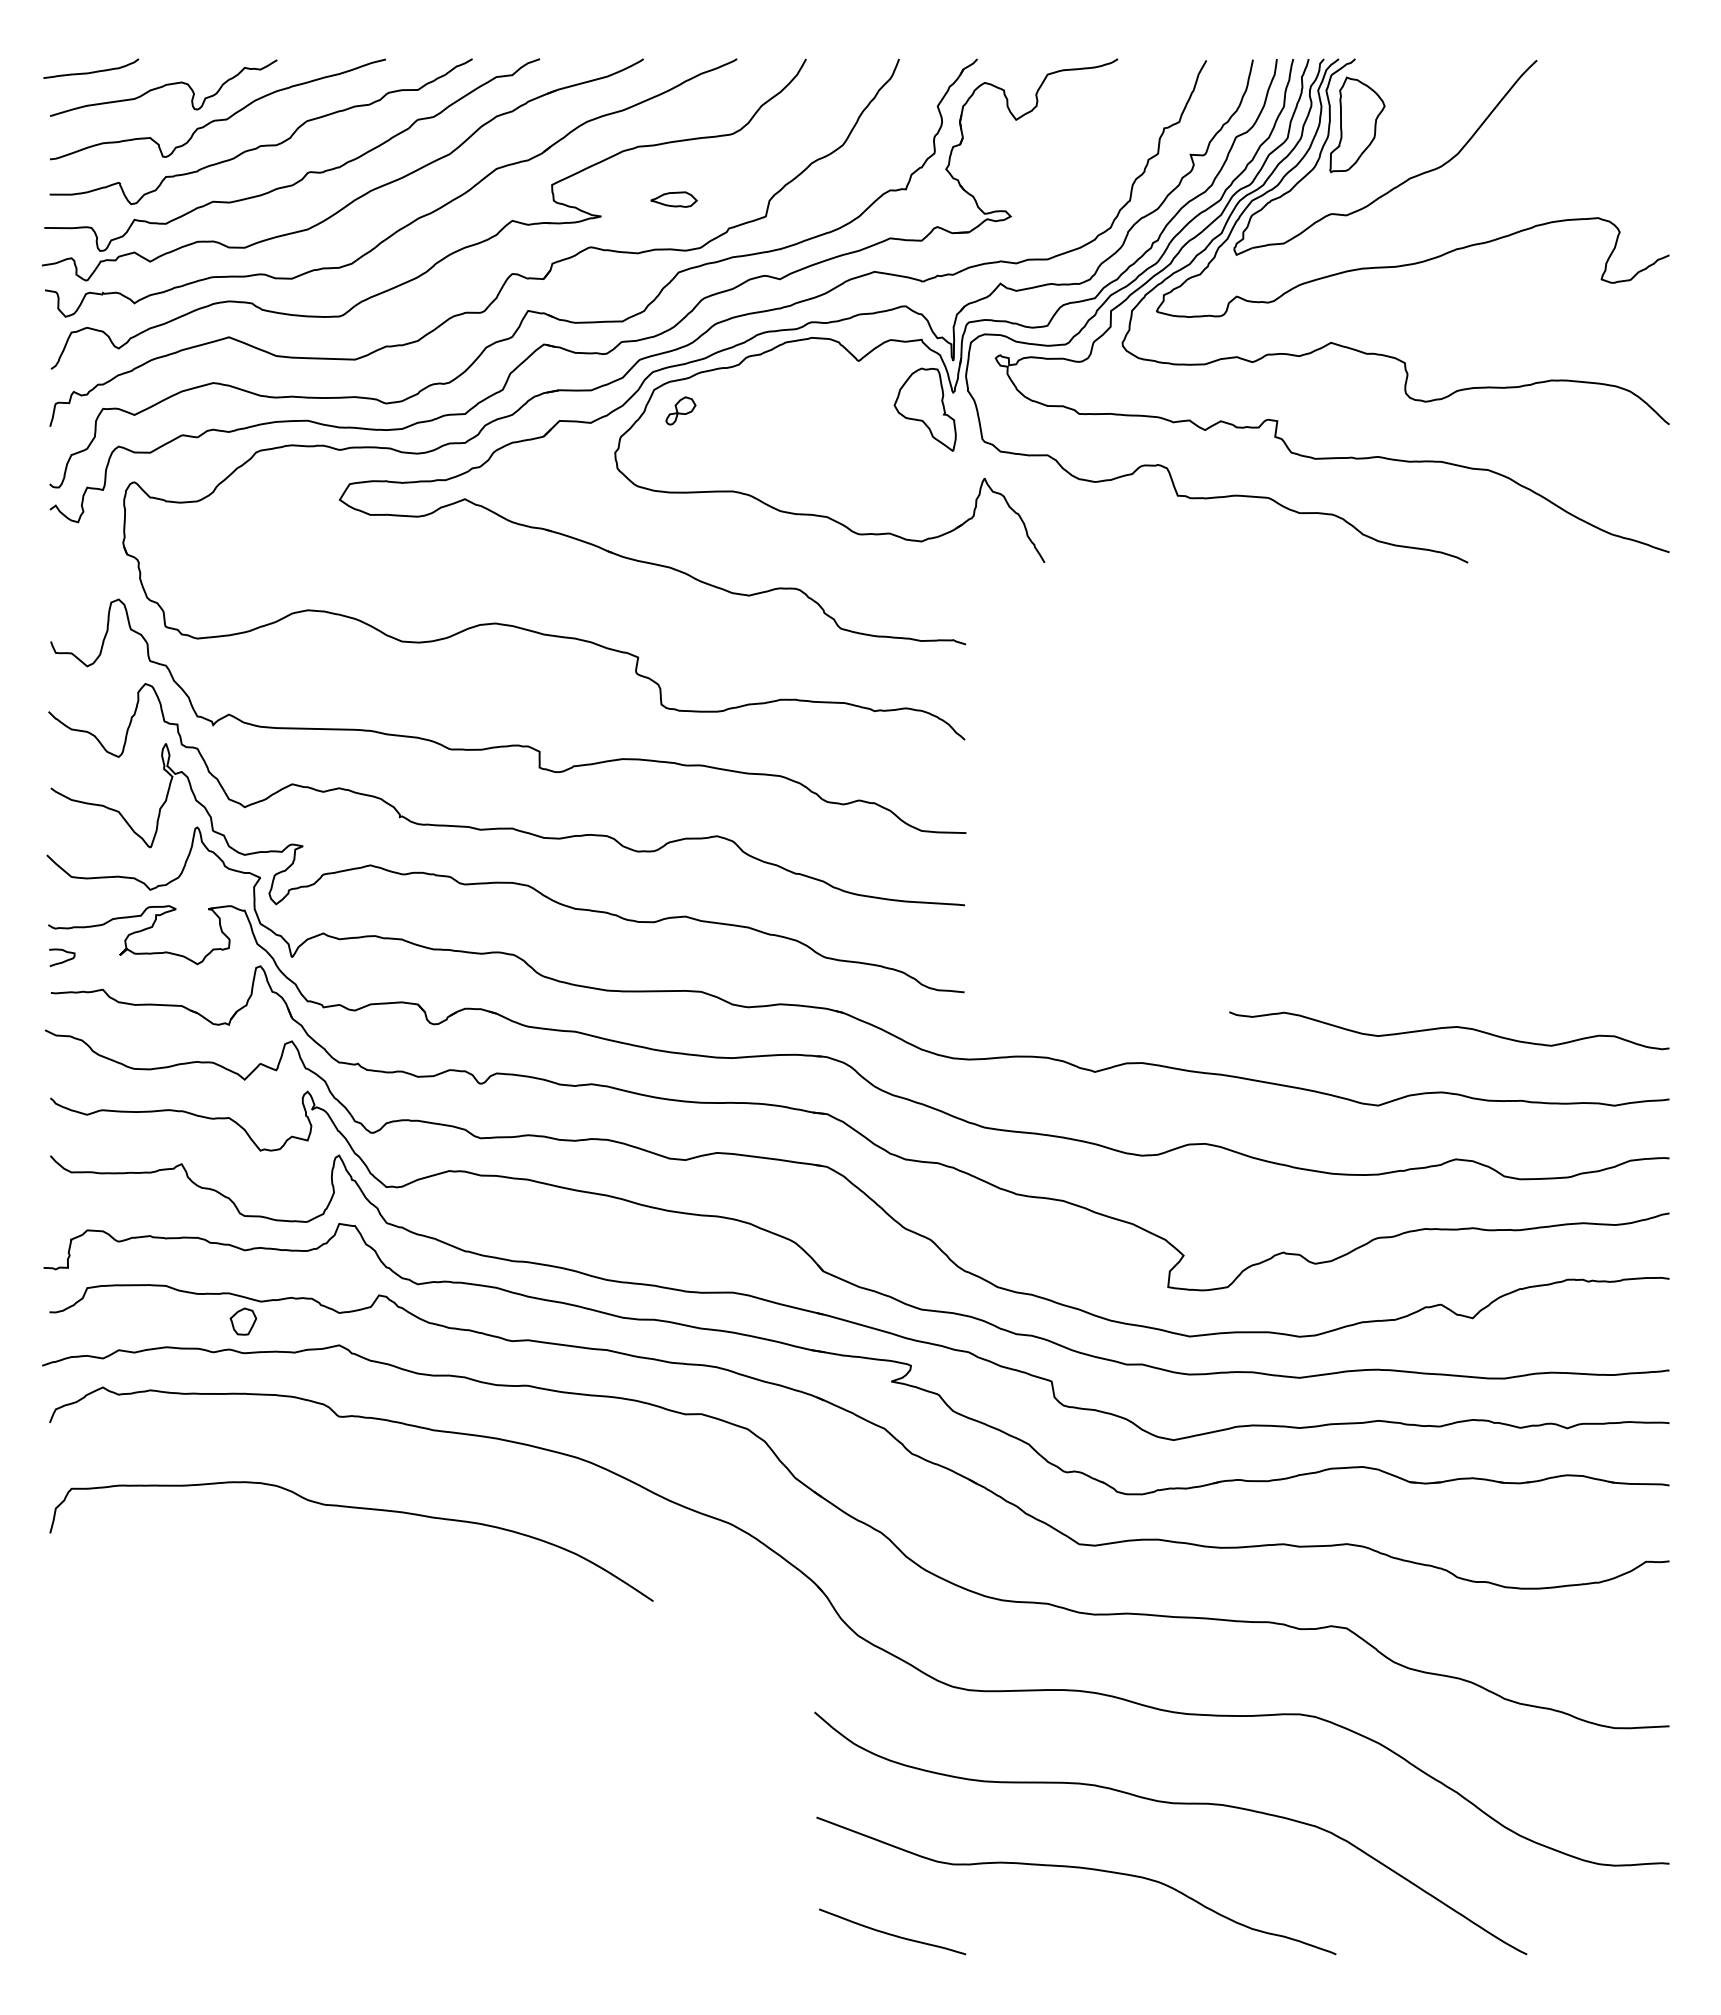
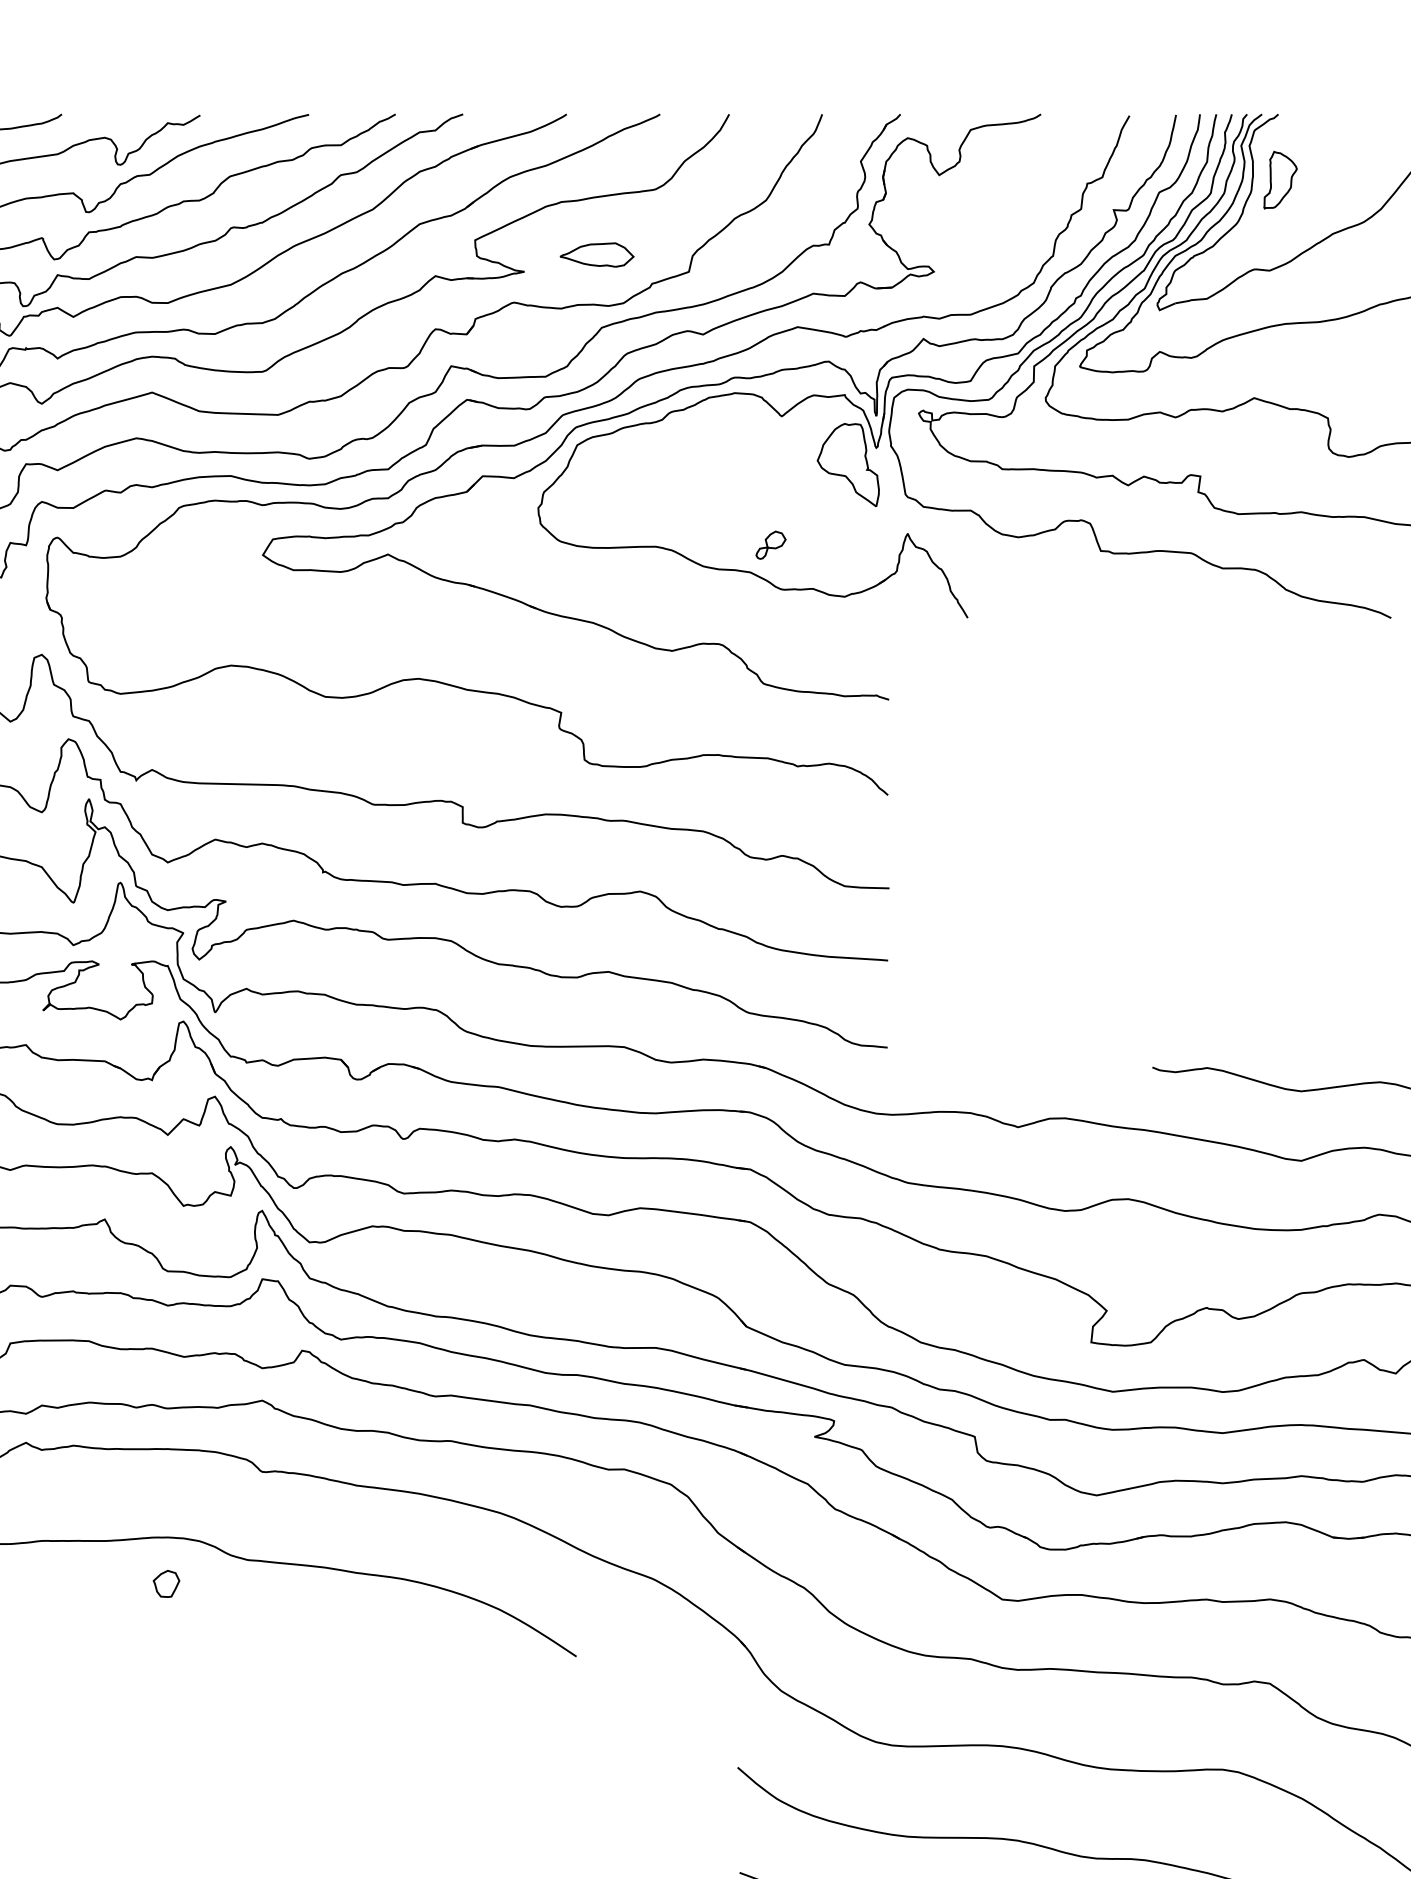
part: (1357, 124) -> (1280, 179), size x0.6
part: (673, 199) -> (596, 254), size x1.6
part: (680, 410) -> (770, 544), moved
part: (243, 1321) -> (166, 1583), moved

